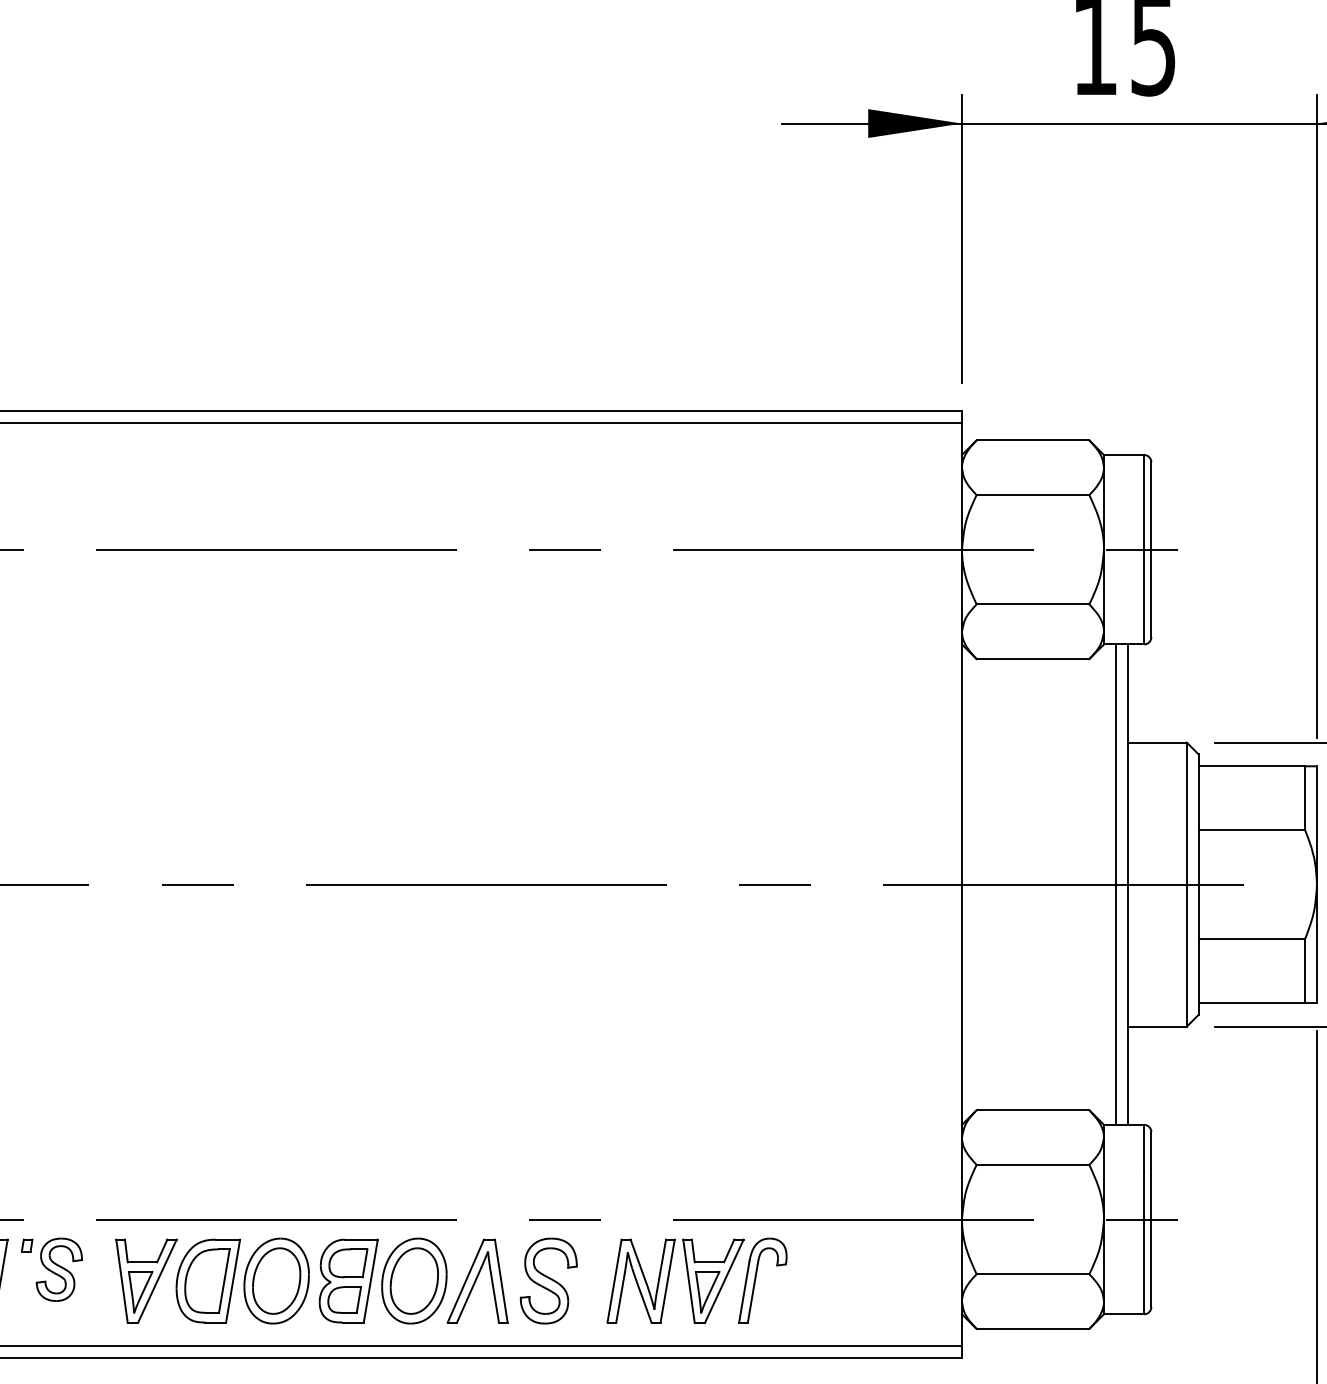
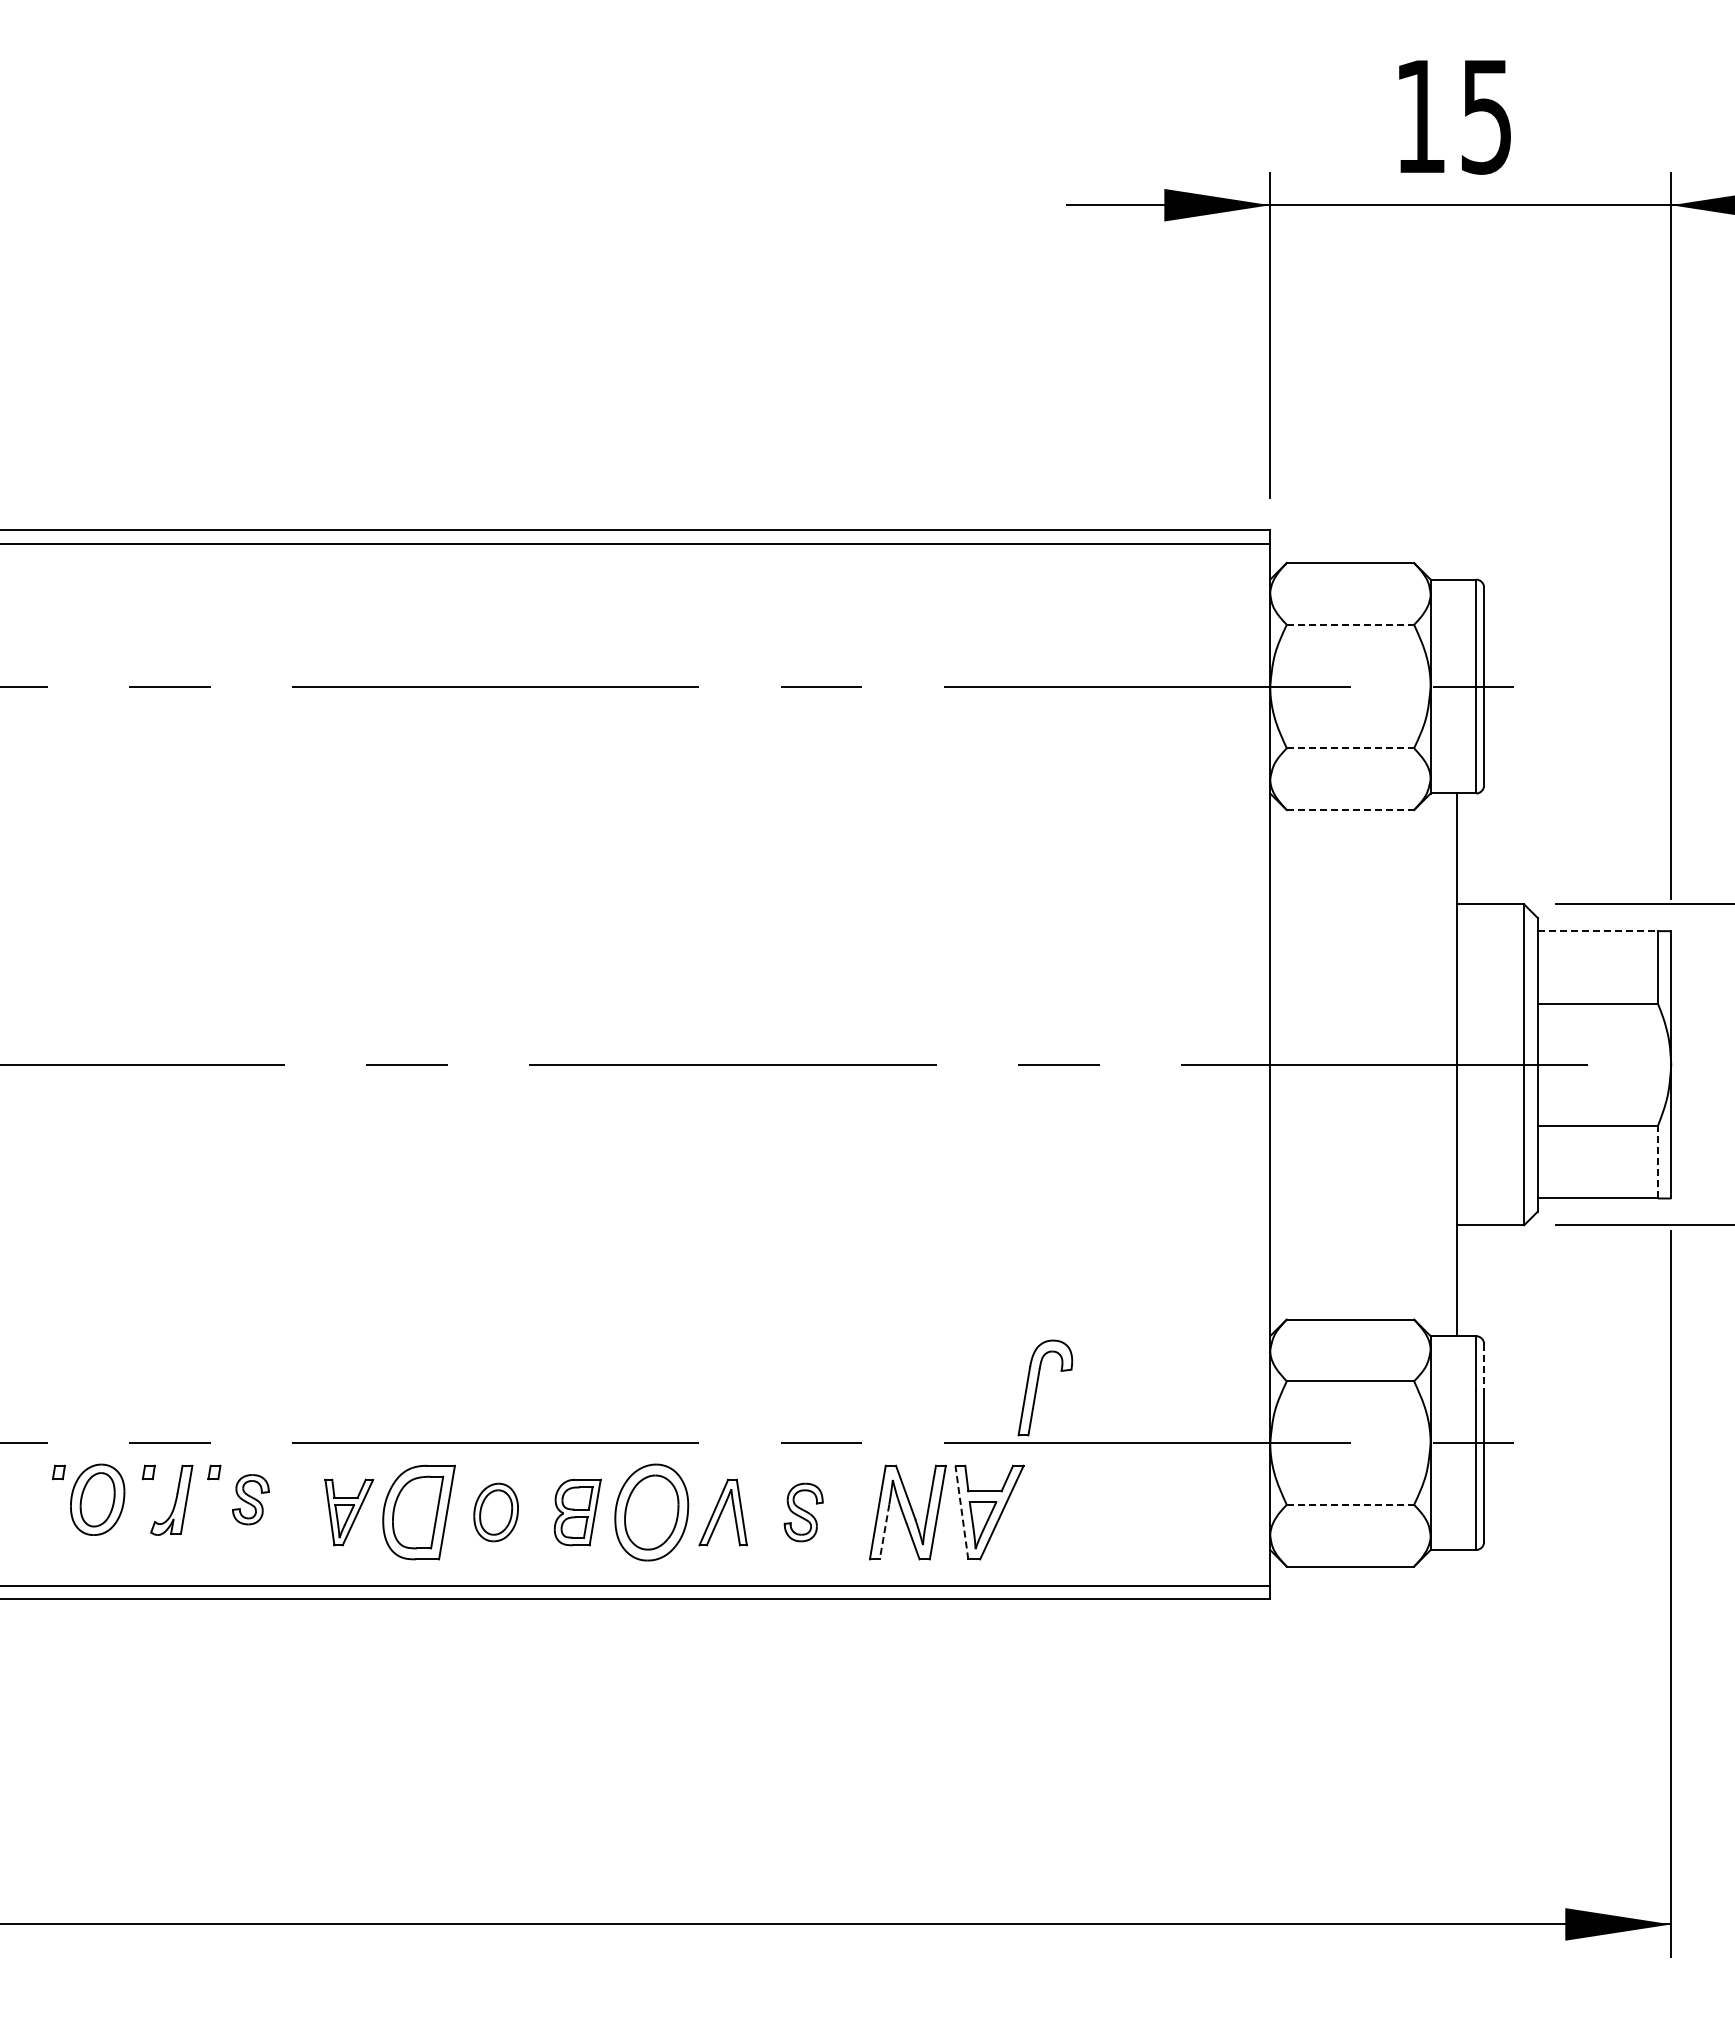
line: (1033, 494) -> (1350, 624), solid -> dashed
line: (1033, 604) -> (1350, 748), solid -> dashed
line: (1033, 659) -> (1350, 810), solid -> dashed
line: (1252, 766) -> (1598, 931), solid -> dashed
line: (1116, 884) -> (1444, 1064), removed
line: (1304, 970) -> (1657, 1161), solid -> dashed
line: (1151, 1153) -> (1484, 1368), solid -> dashed
part: (59, 1269) -> (250, 1499), size x0.7
line: (1033, 1273) -> (1350, 1504), solid -> dashed
part: (755, 1280) -> (1037, 1387), moved
part: (146, 1281) -> (349, 1512), size x0.7
part: (276, 1281) -> (495, 1512), size x0.6
part: (348, 1281) -> (577, 1512), size x0.7
part: (477, 1281) -> (722, 1512), size x0.7
part: (548, 1281) -> (803, 1512), size x0.6
line: (688, 1281) -> (961, 1512), solid -> dashed
line: (620, 1297) -> (884, 1531), solid -> dashed

